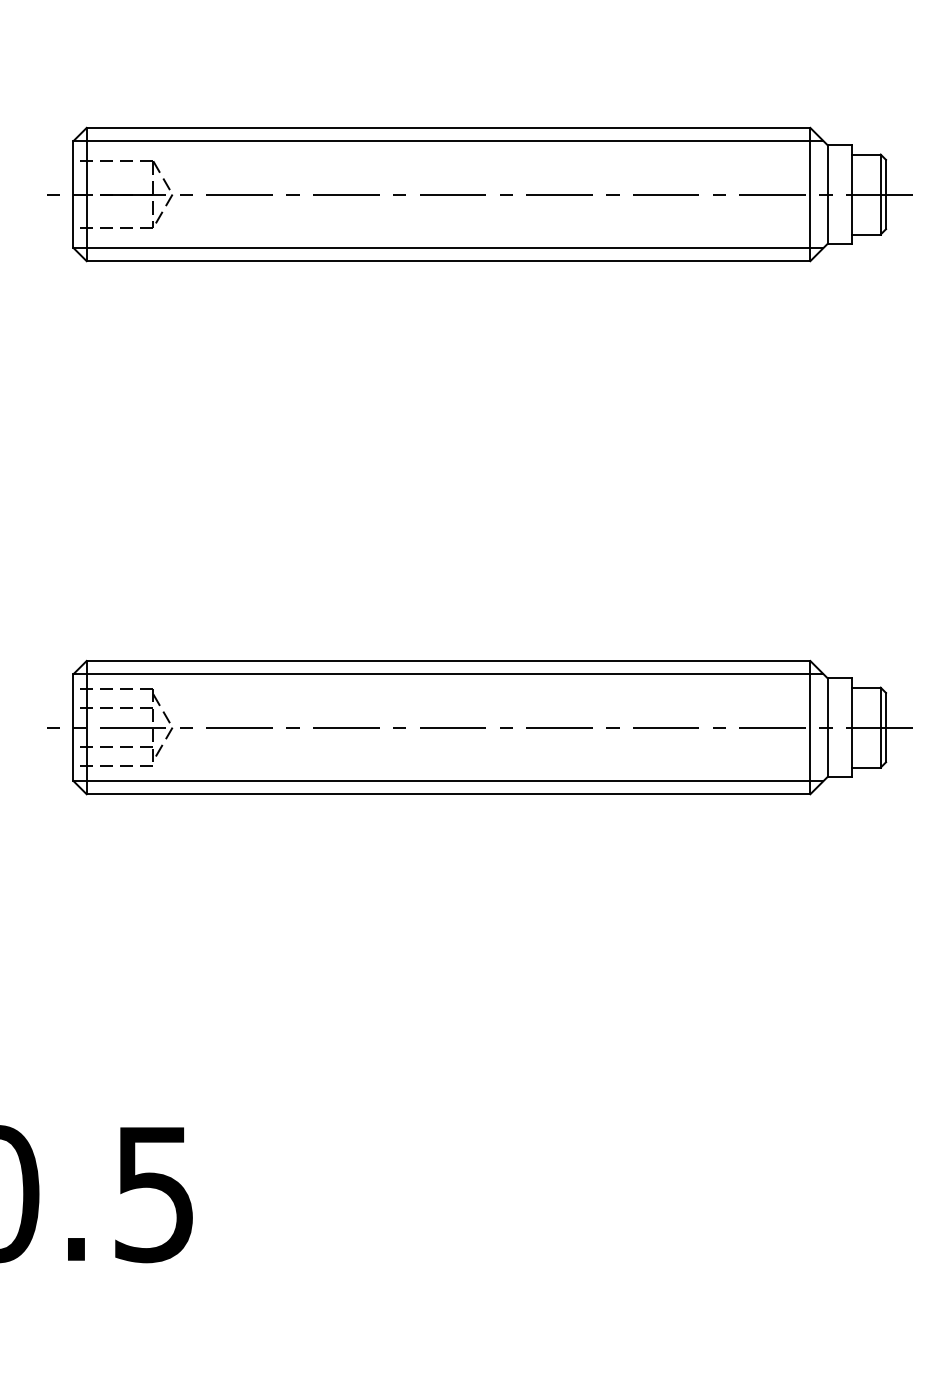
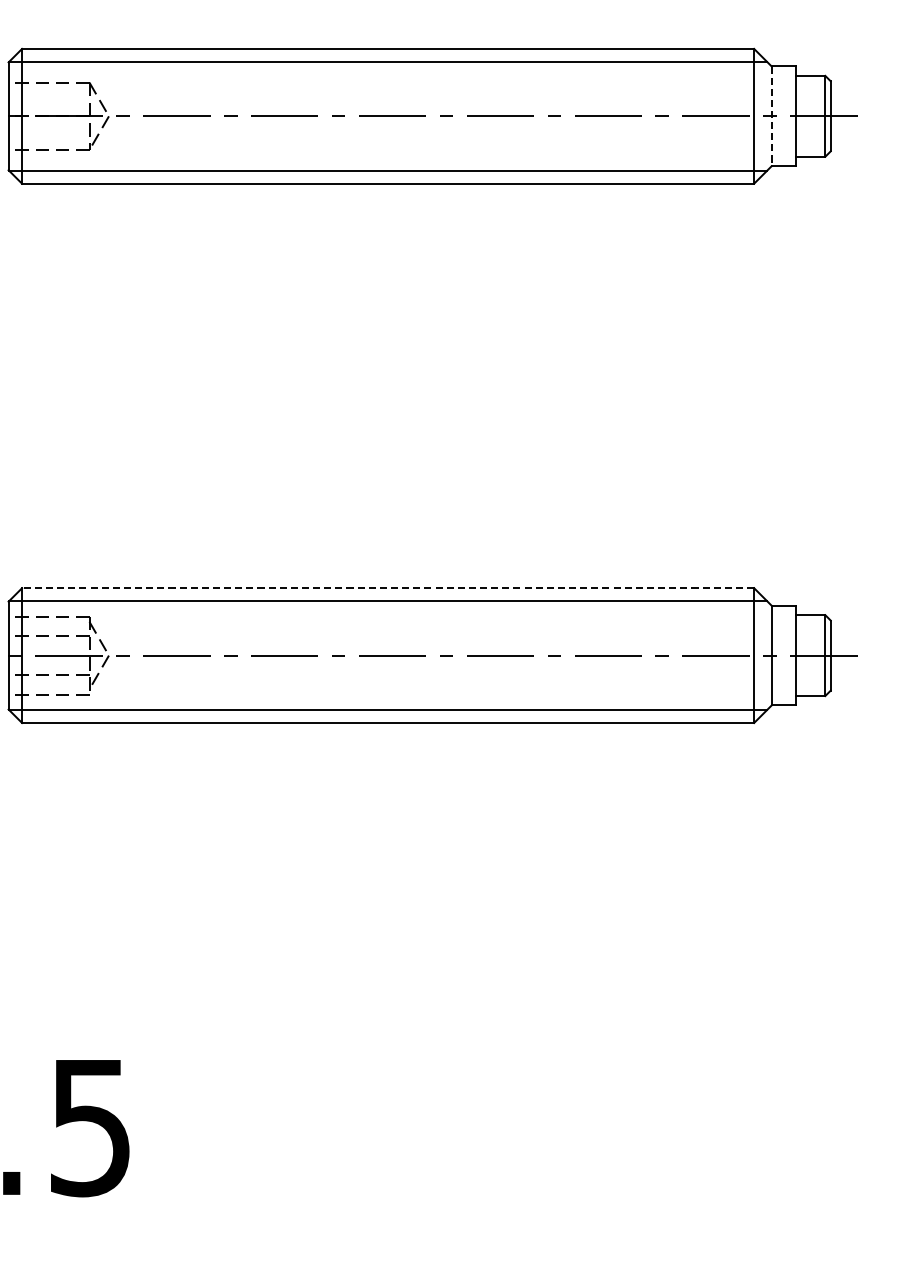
line: (827, 195) -> (771, 117), solid -> dashed
line: (448, 661) -> (388, 588), solid -> dashed

